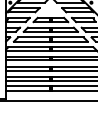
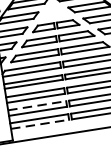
line: (28, 76) -> (37, 105), solid -> dashed
line: (28, 90) -> (40, 124), solid -> dashed

